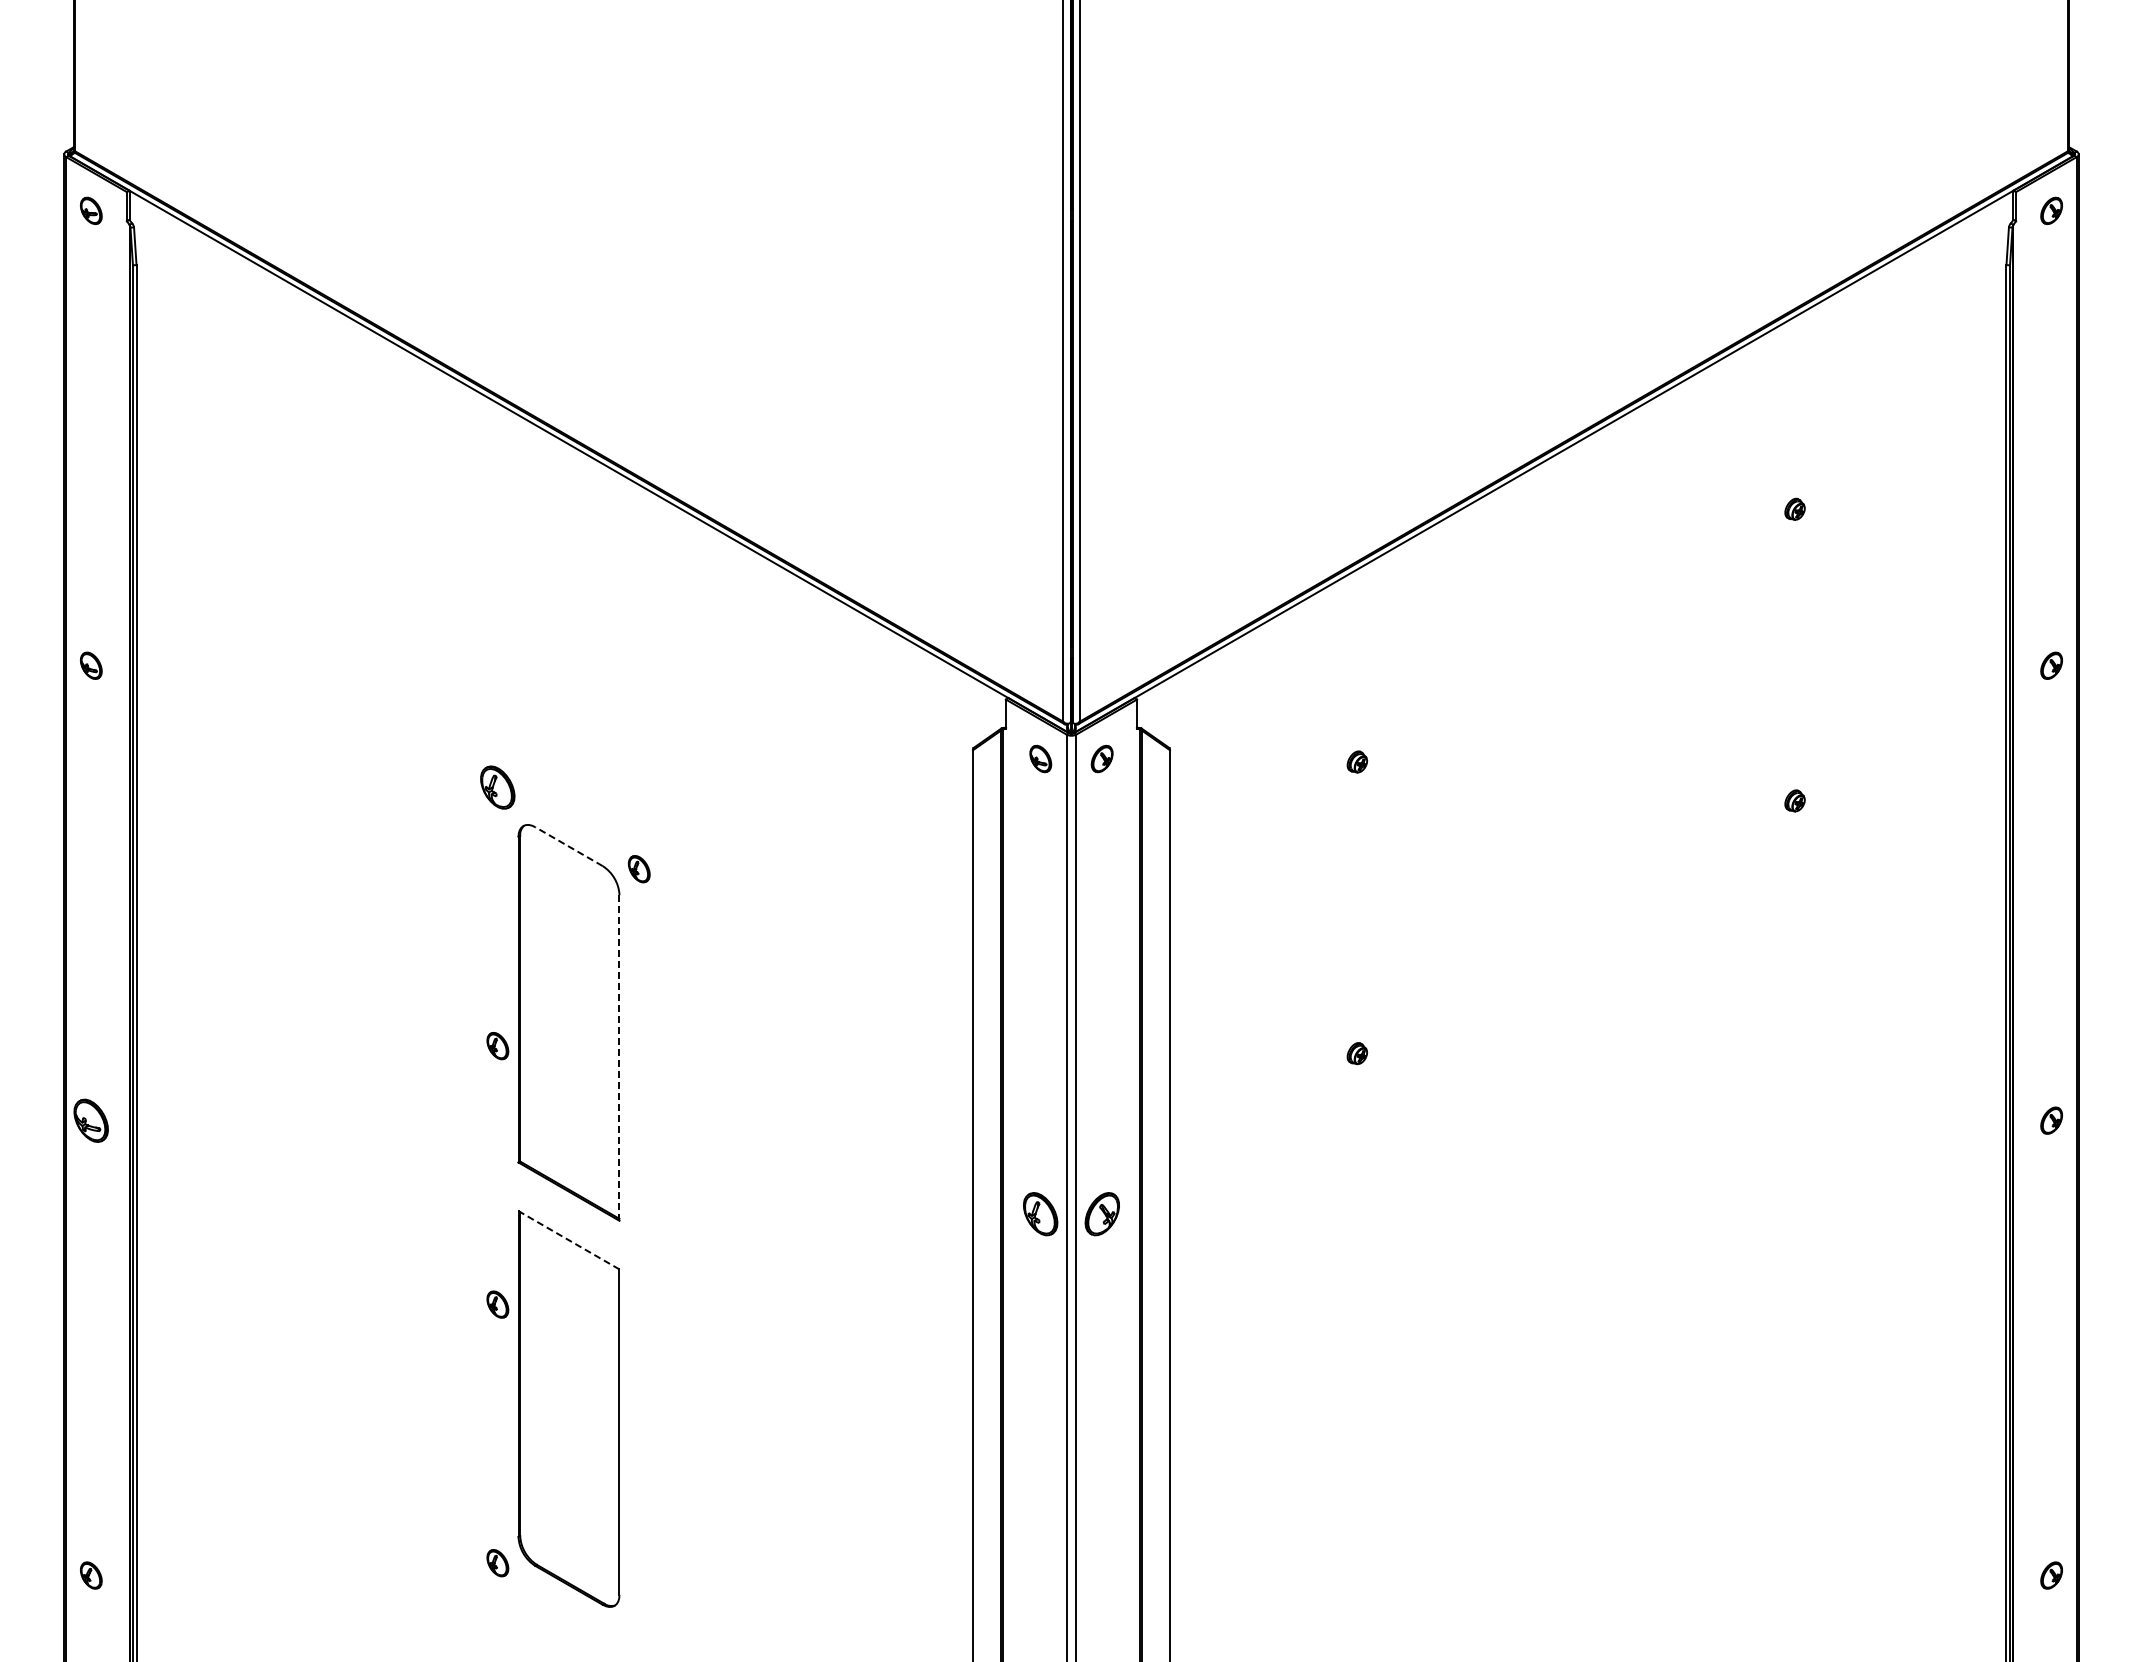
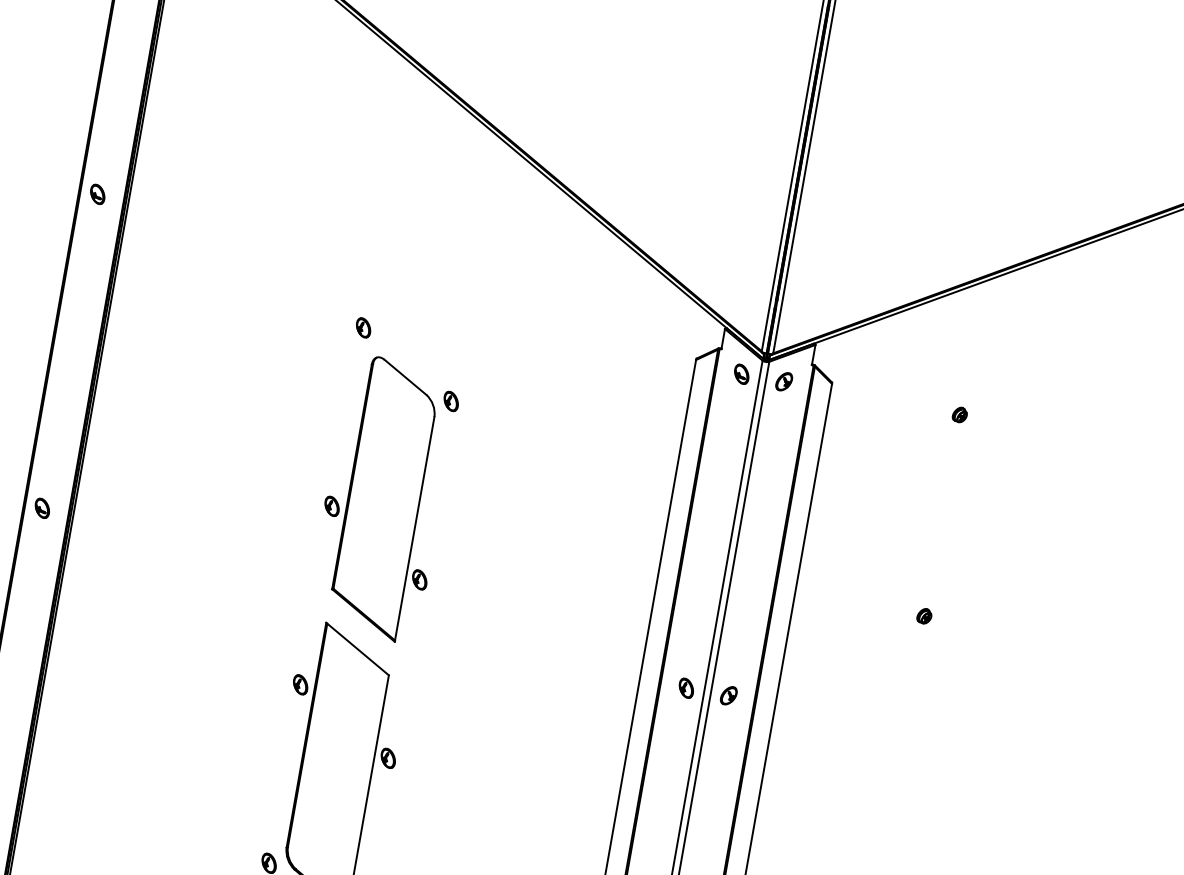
part: (497, 787) -> (363, 327), size x0.62
line: (569, 846) -> (405, 377), dashed -> solid
line: (619, 1058) -> (414, 529), dashed -> solid
part: (91, 1120) -> (42, 508), size x0.62
part: (639, 1127) -> (419, 579), added
part: (1040, 1213) -> (686, 687), size x0.62
part: (1101, 1213) -> (728, 695), size x0.62
line: (568, 1240) -> (357, 649), dashed -> solid
part: (638, 1386) -> (387, 758), added

